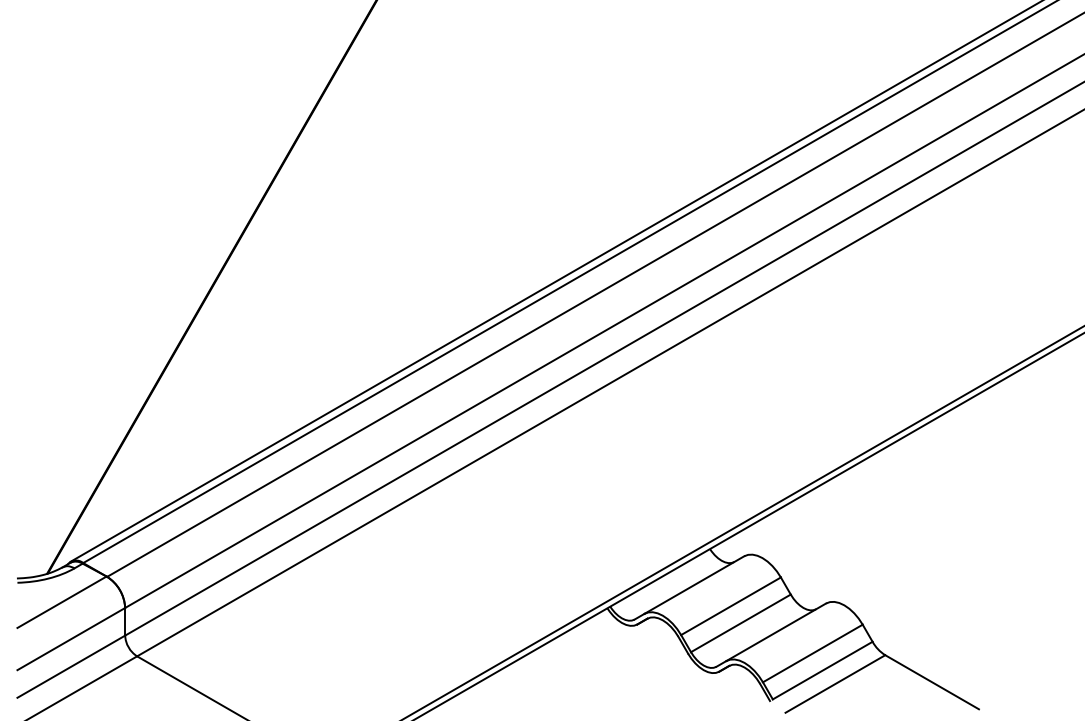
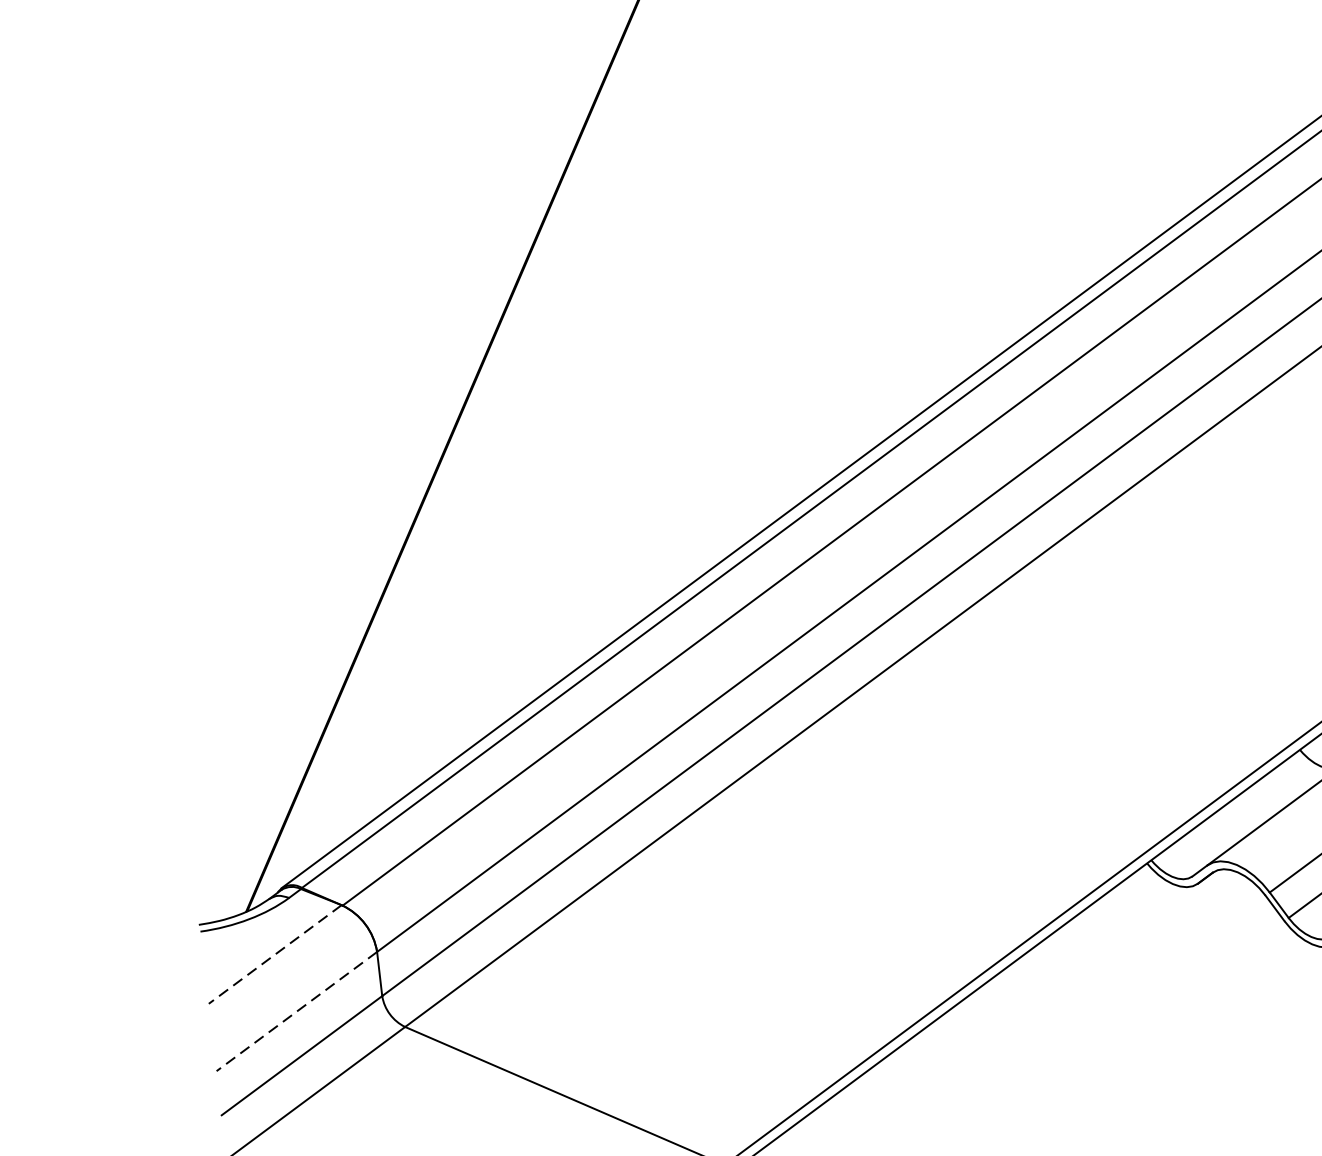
line: (61, 602) -> (274, 954), solid -> dashed
line: (70, 639) -> (295, 1012), solid -> dashed

